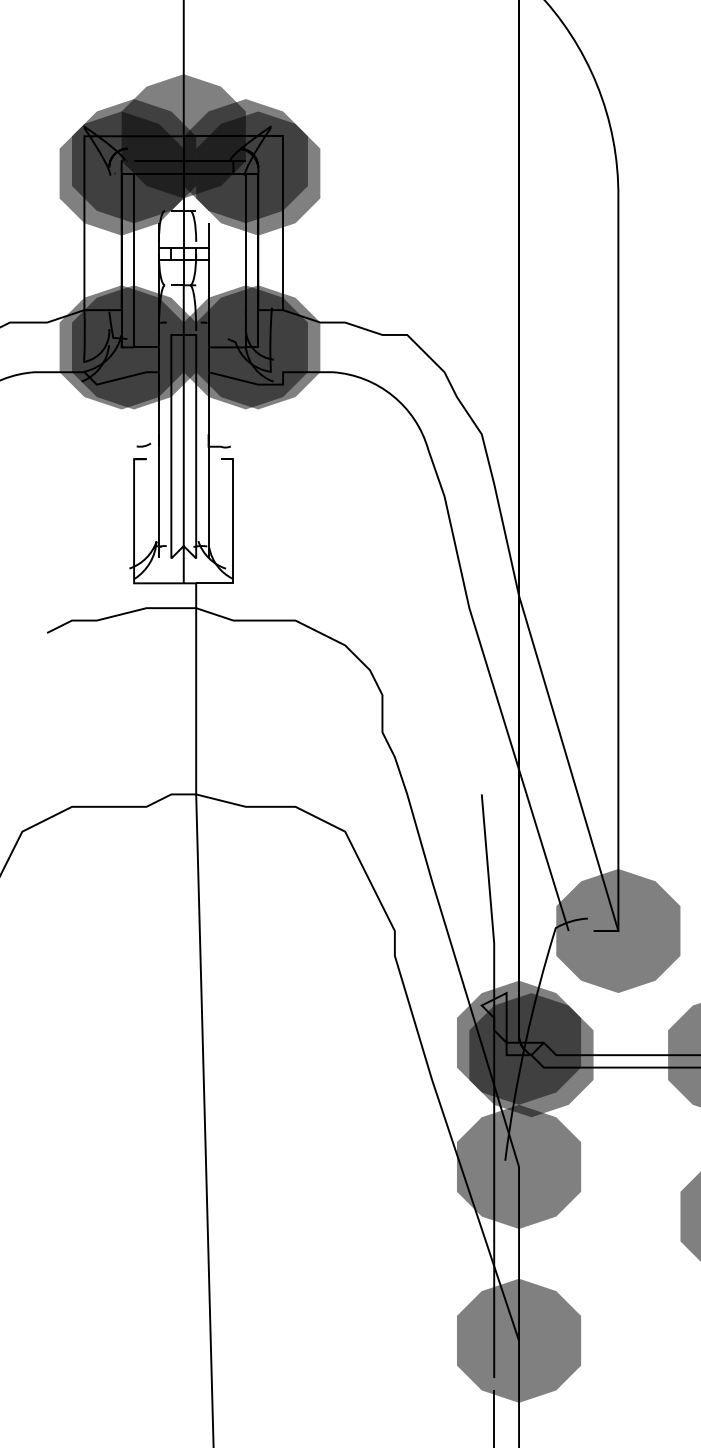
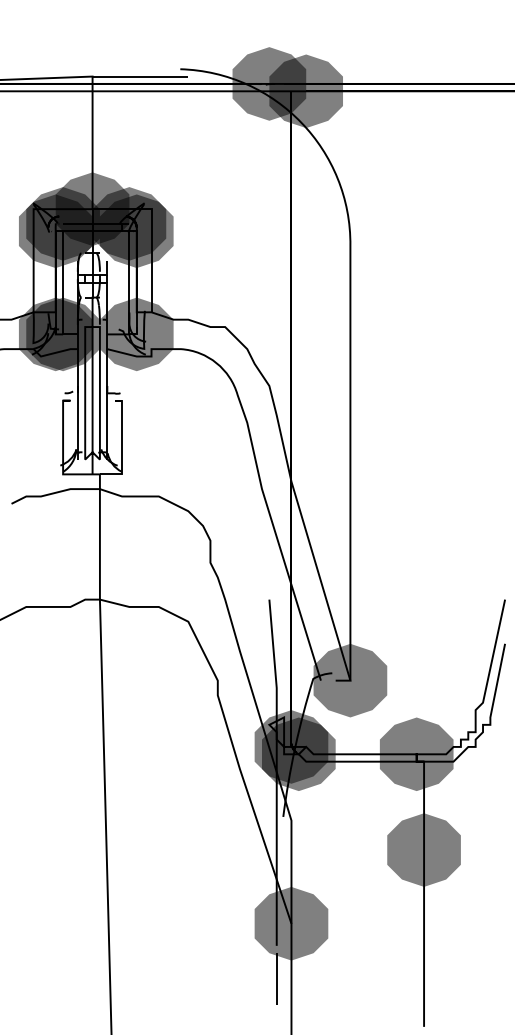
fill: (246, 347) -> (129, 334), removed
fill: (519, 1166) -> (291, 820), removed

